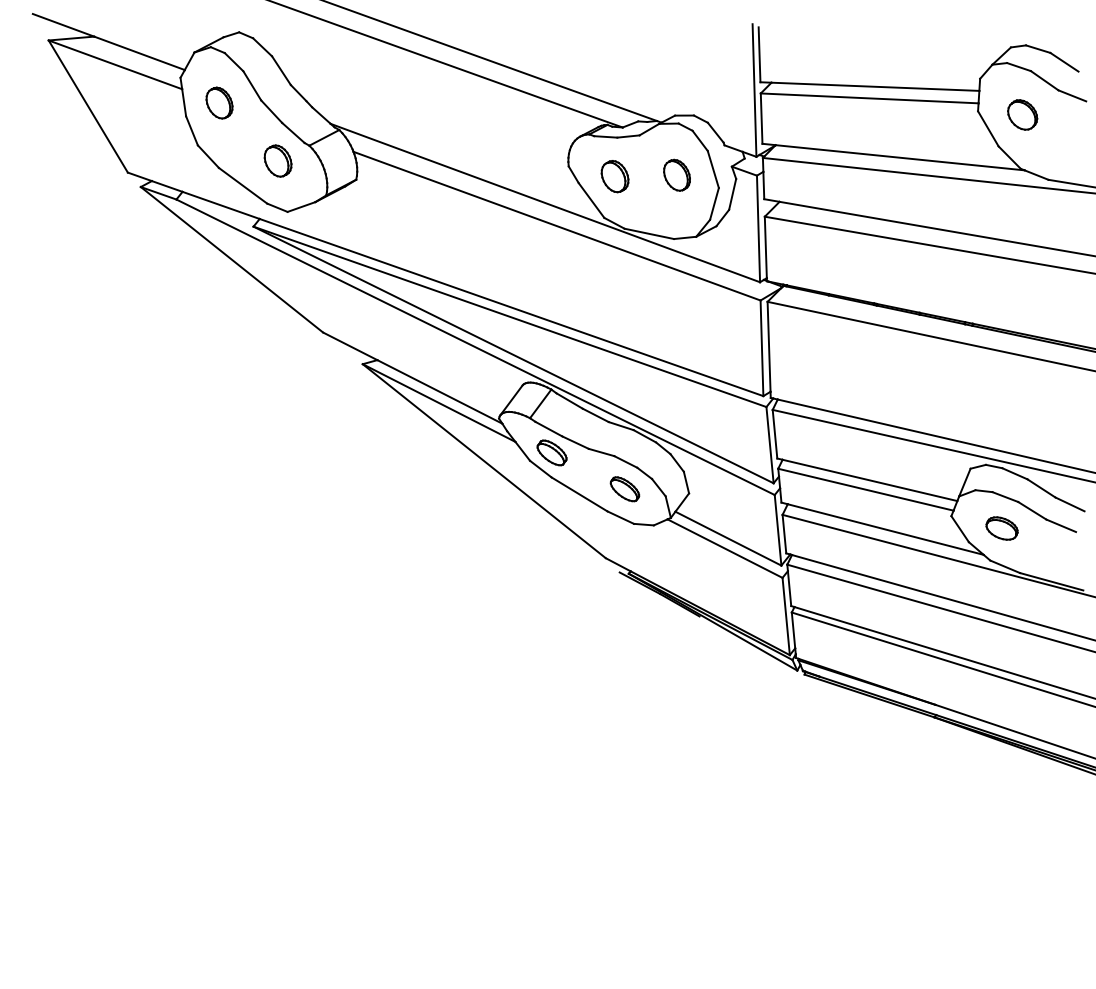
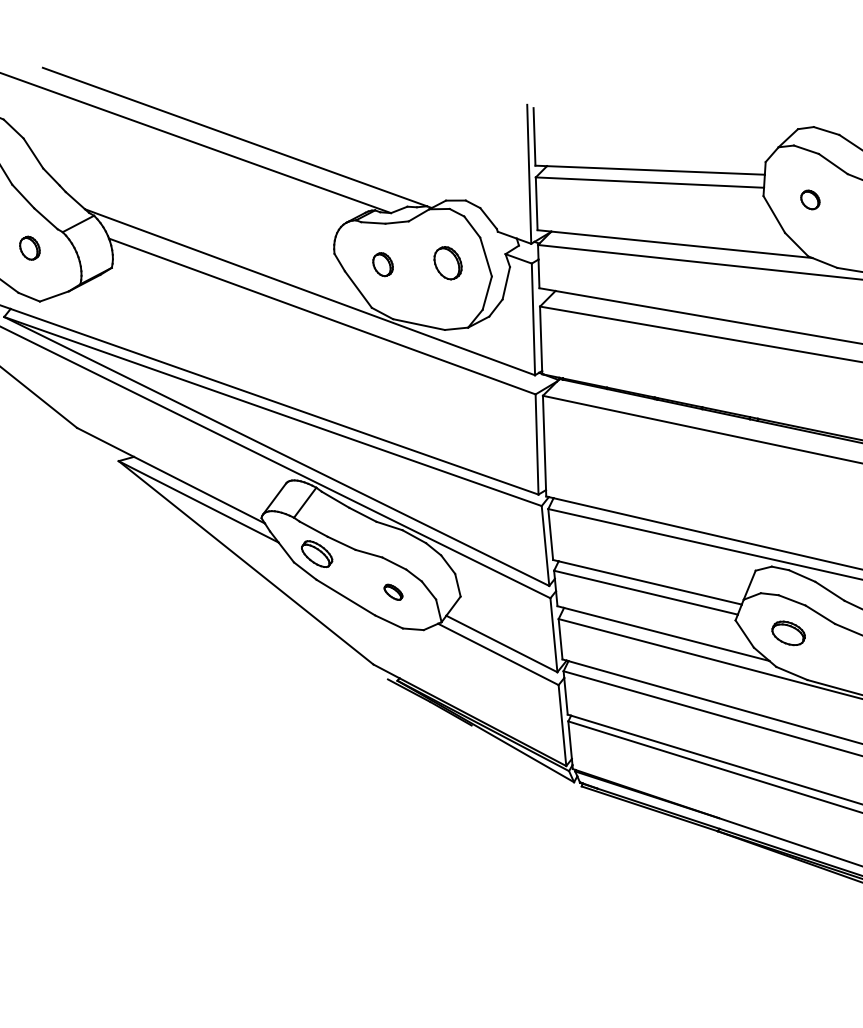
part: (1022, 114) -> (810, 199), size x0.6
part: (277, 160) -> (29, 247), size x0.7
part: (614, 176) -> (382, 264), size x0.7
part: (624, 489) -> (392, 592), size x0.6

